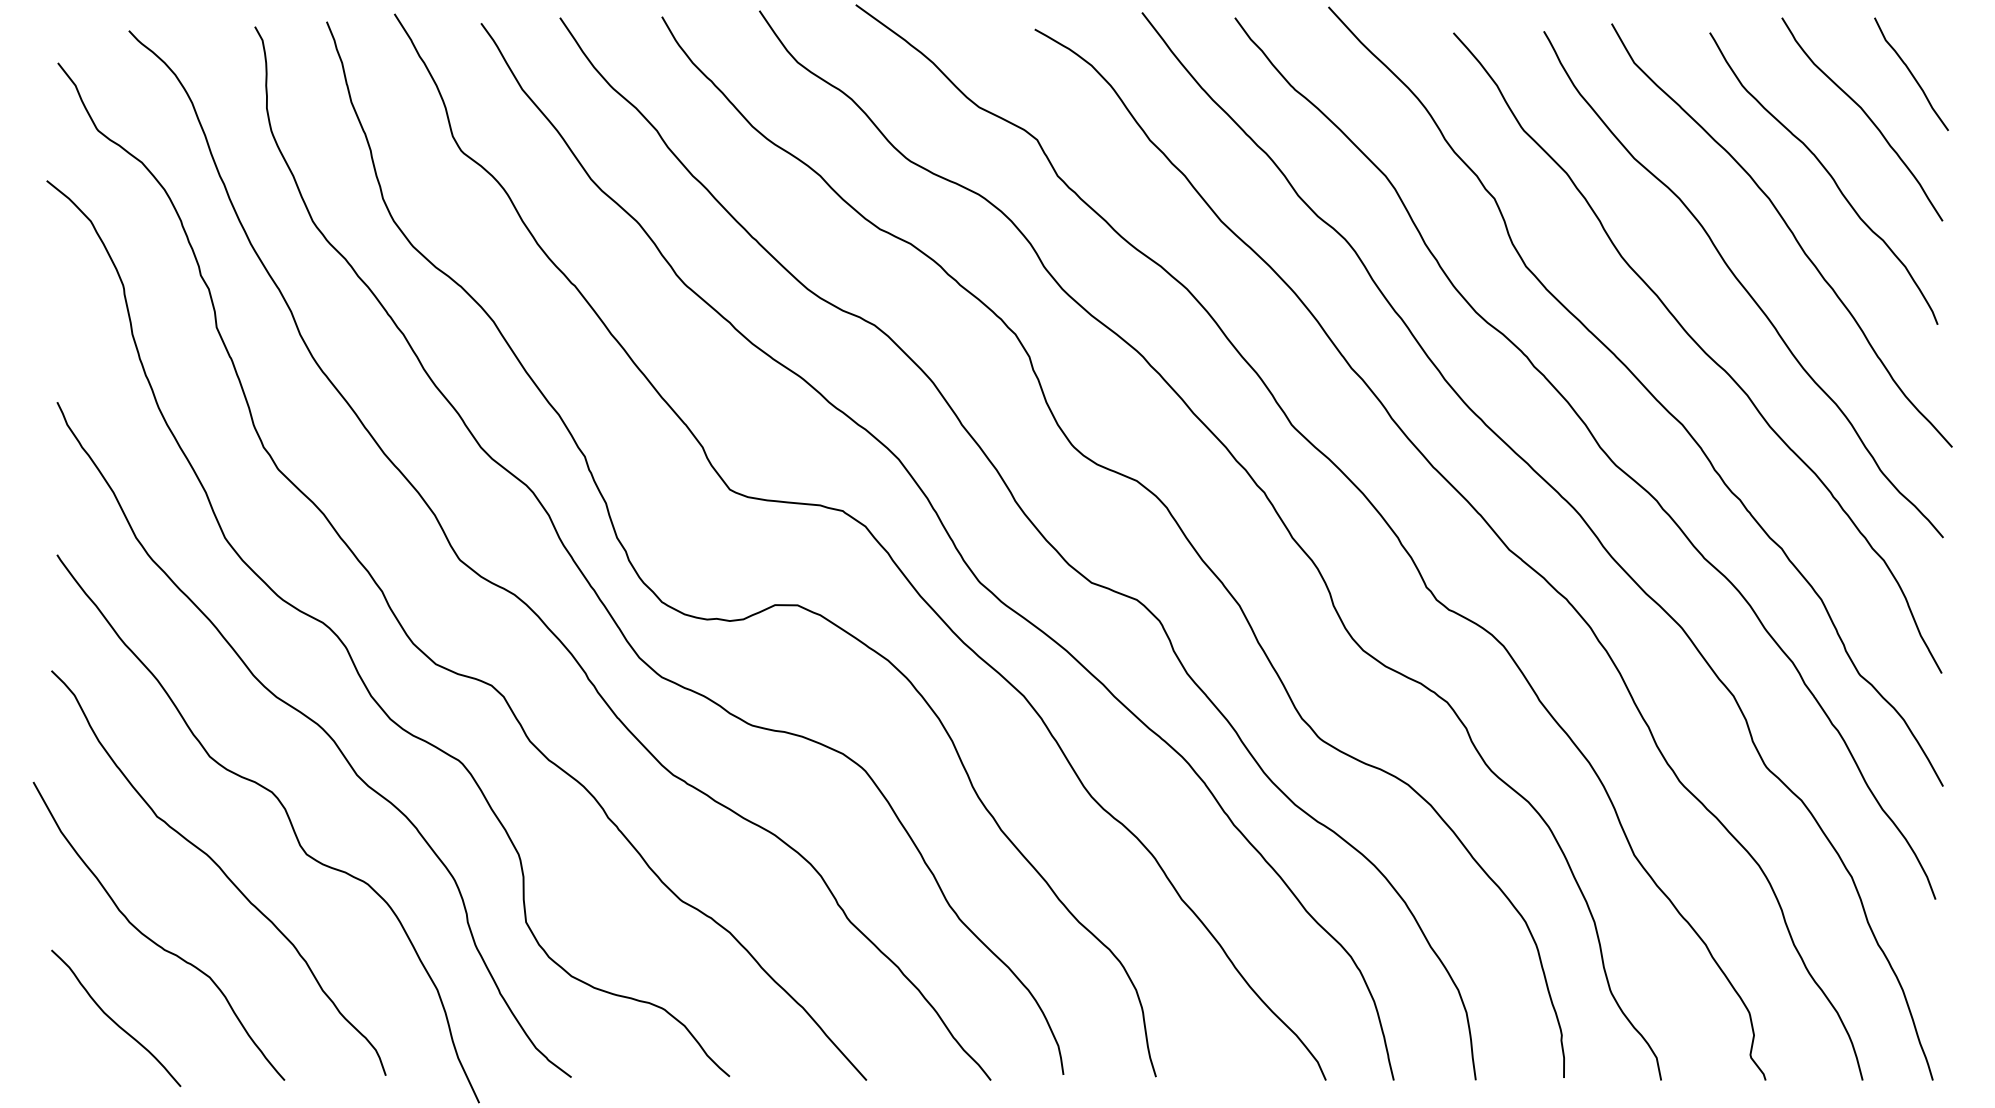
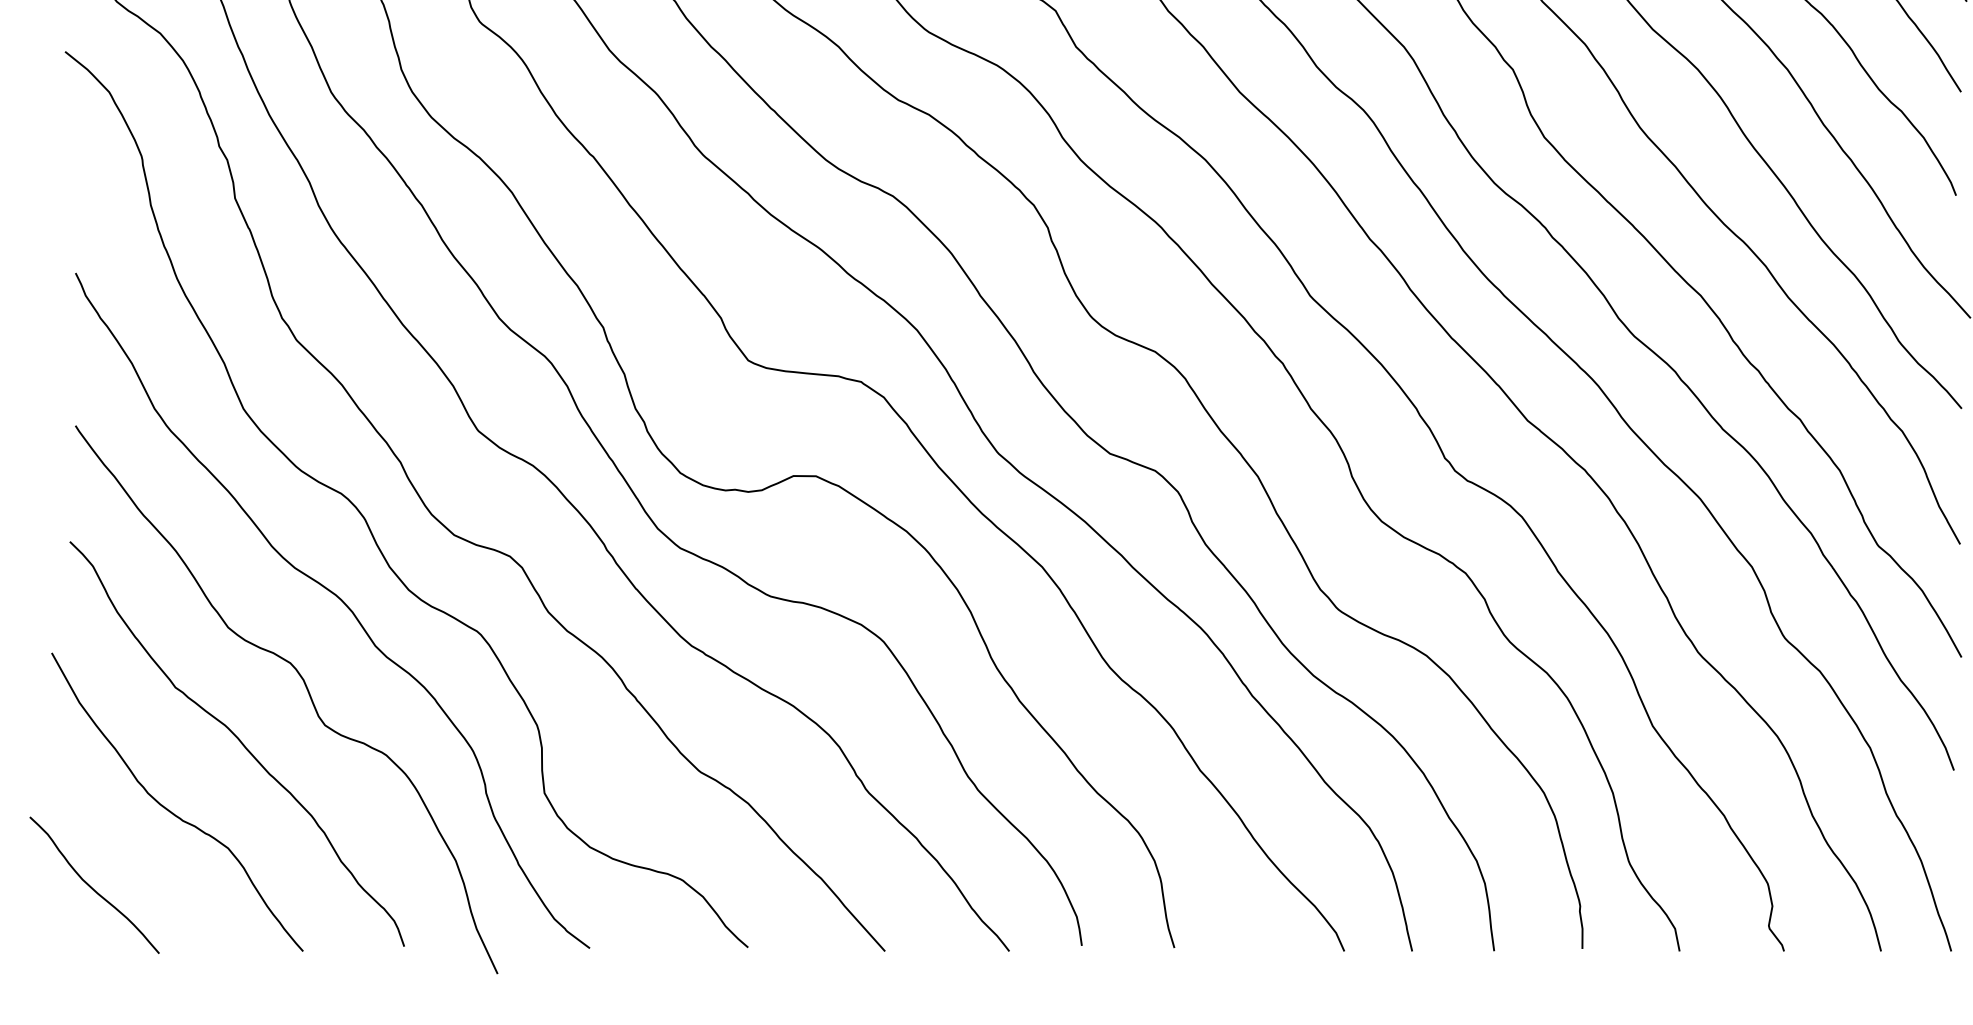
curve: (114, 1020) -> (92, 887), moved

